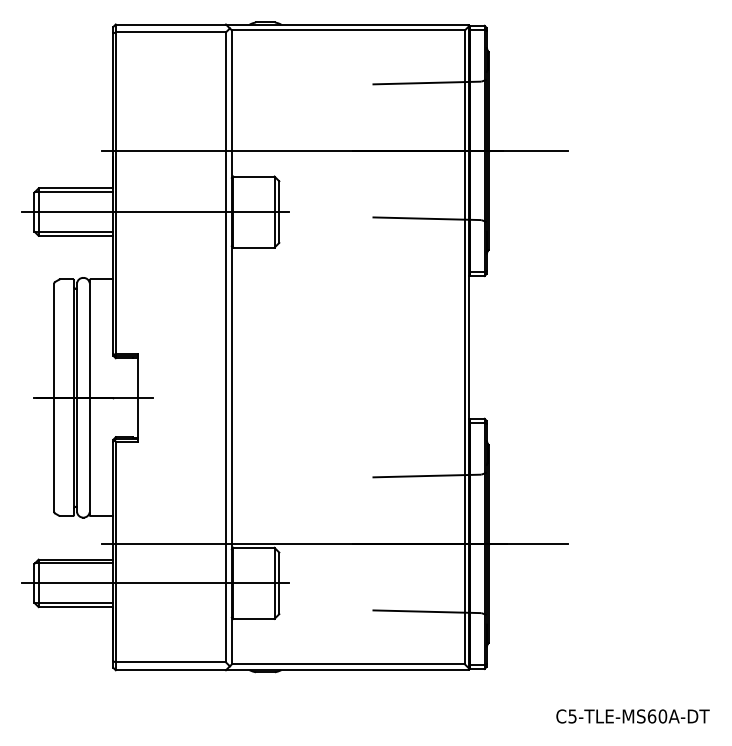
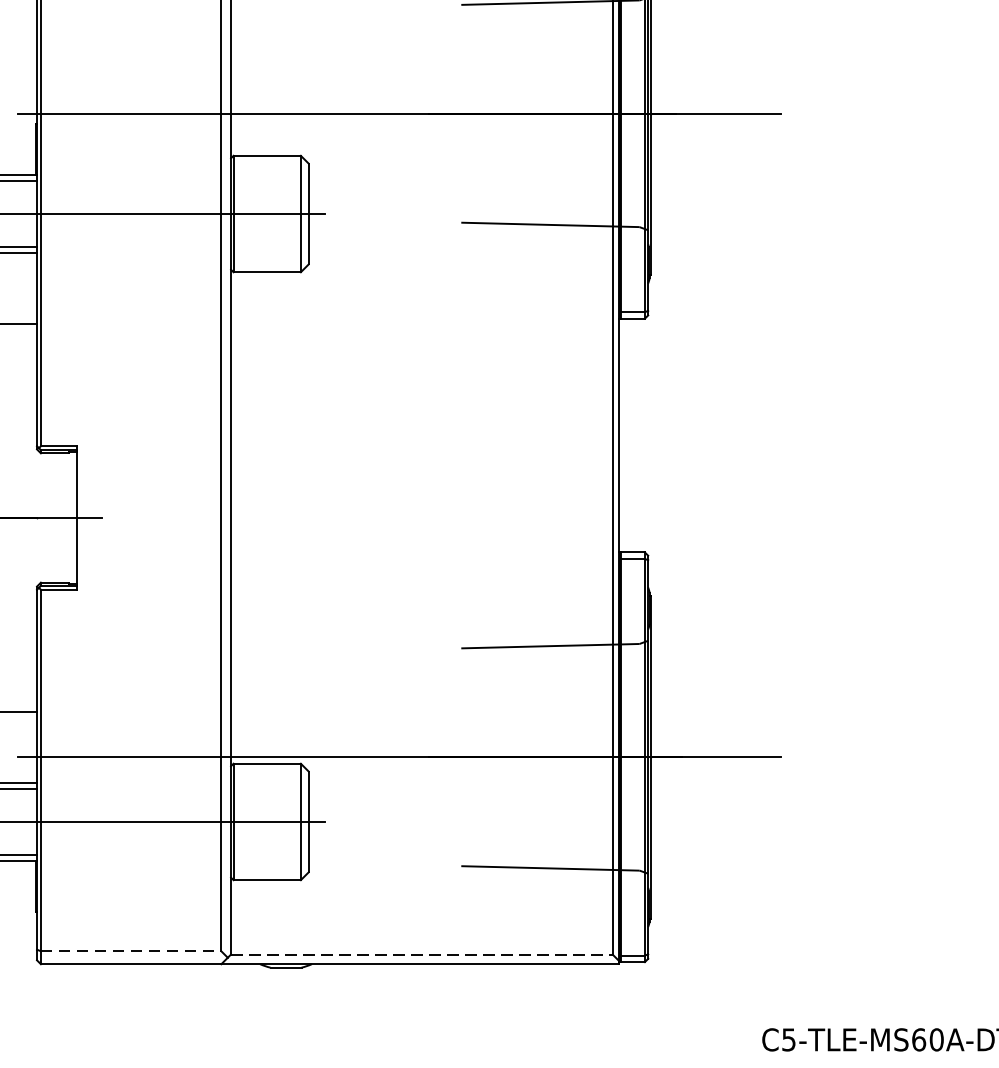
line: (171, 662) -> (132, 951), solid -> dashed
line: (348, 664) -> (421, 954), solid -> dashed

